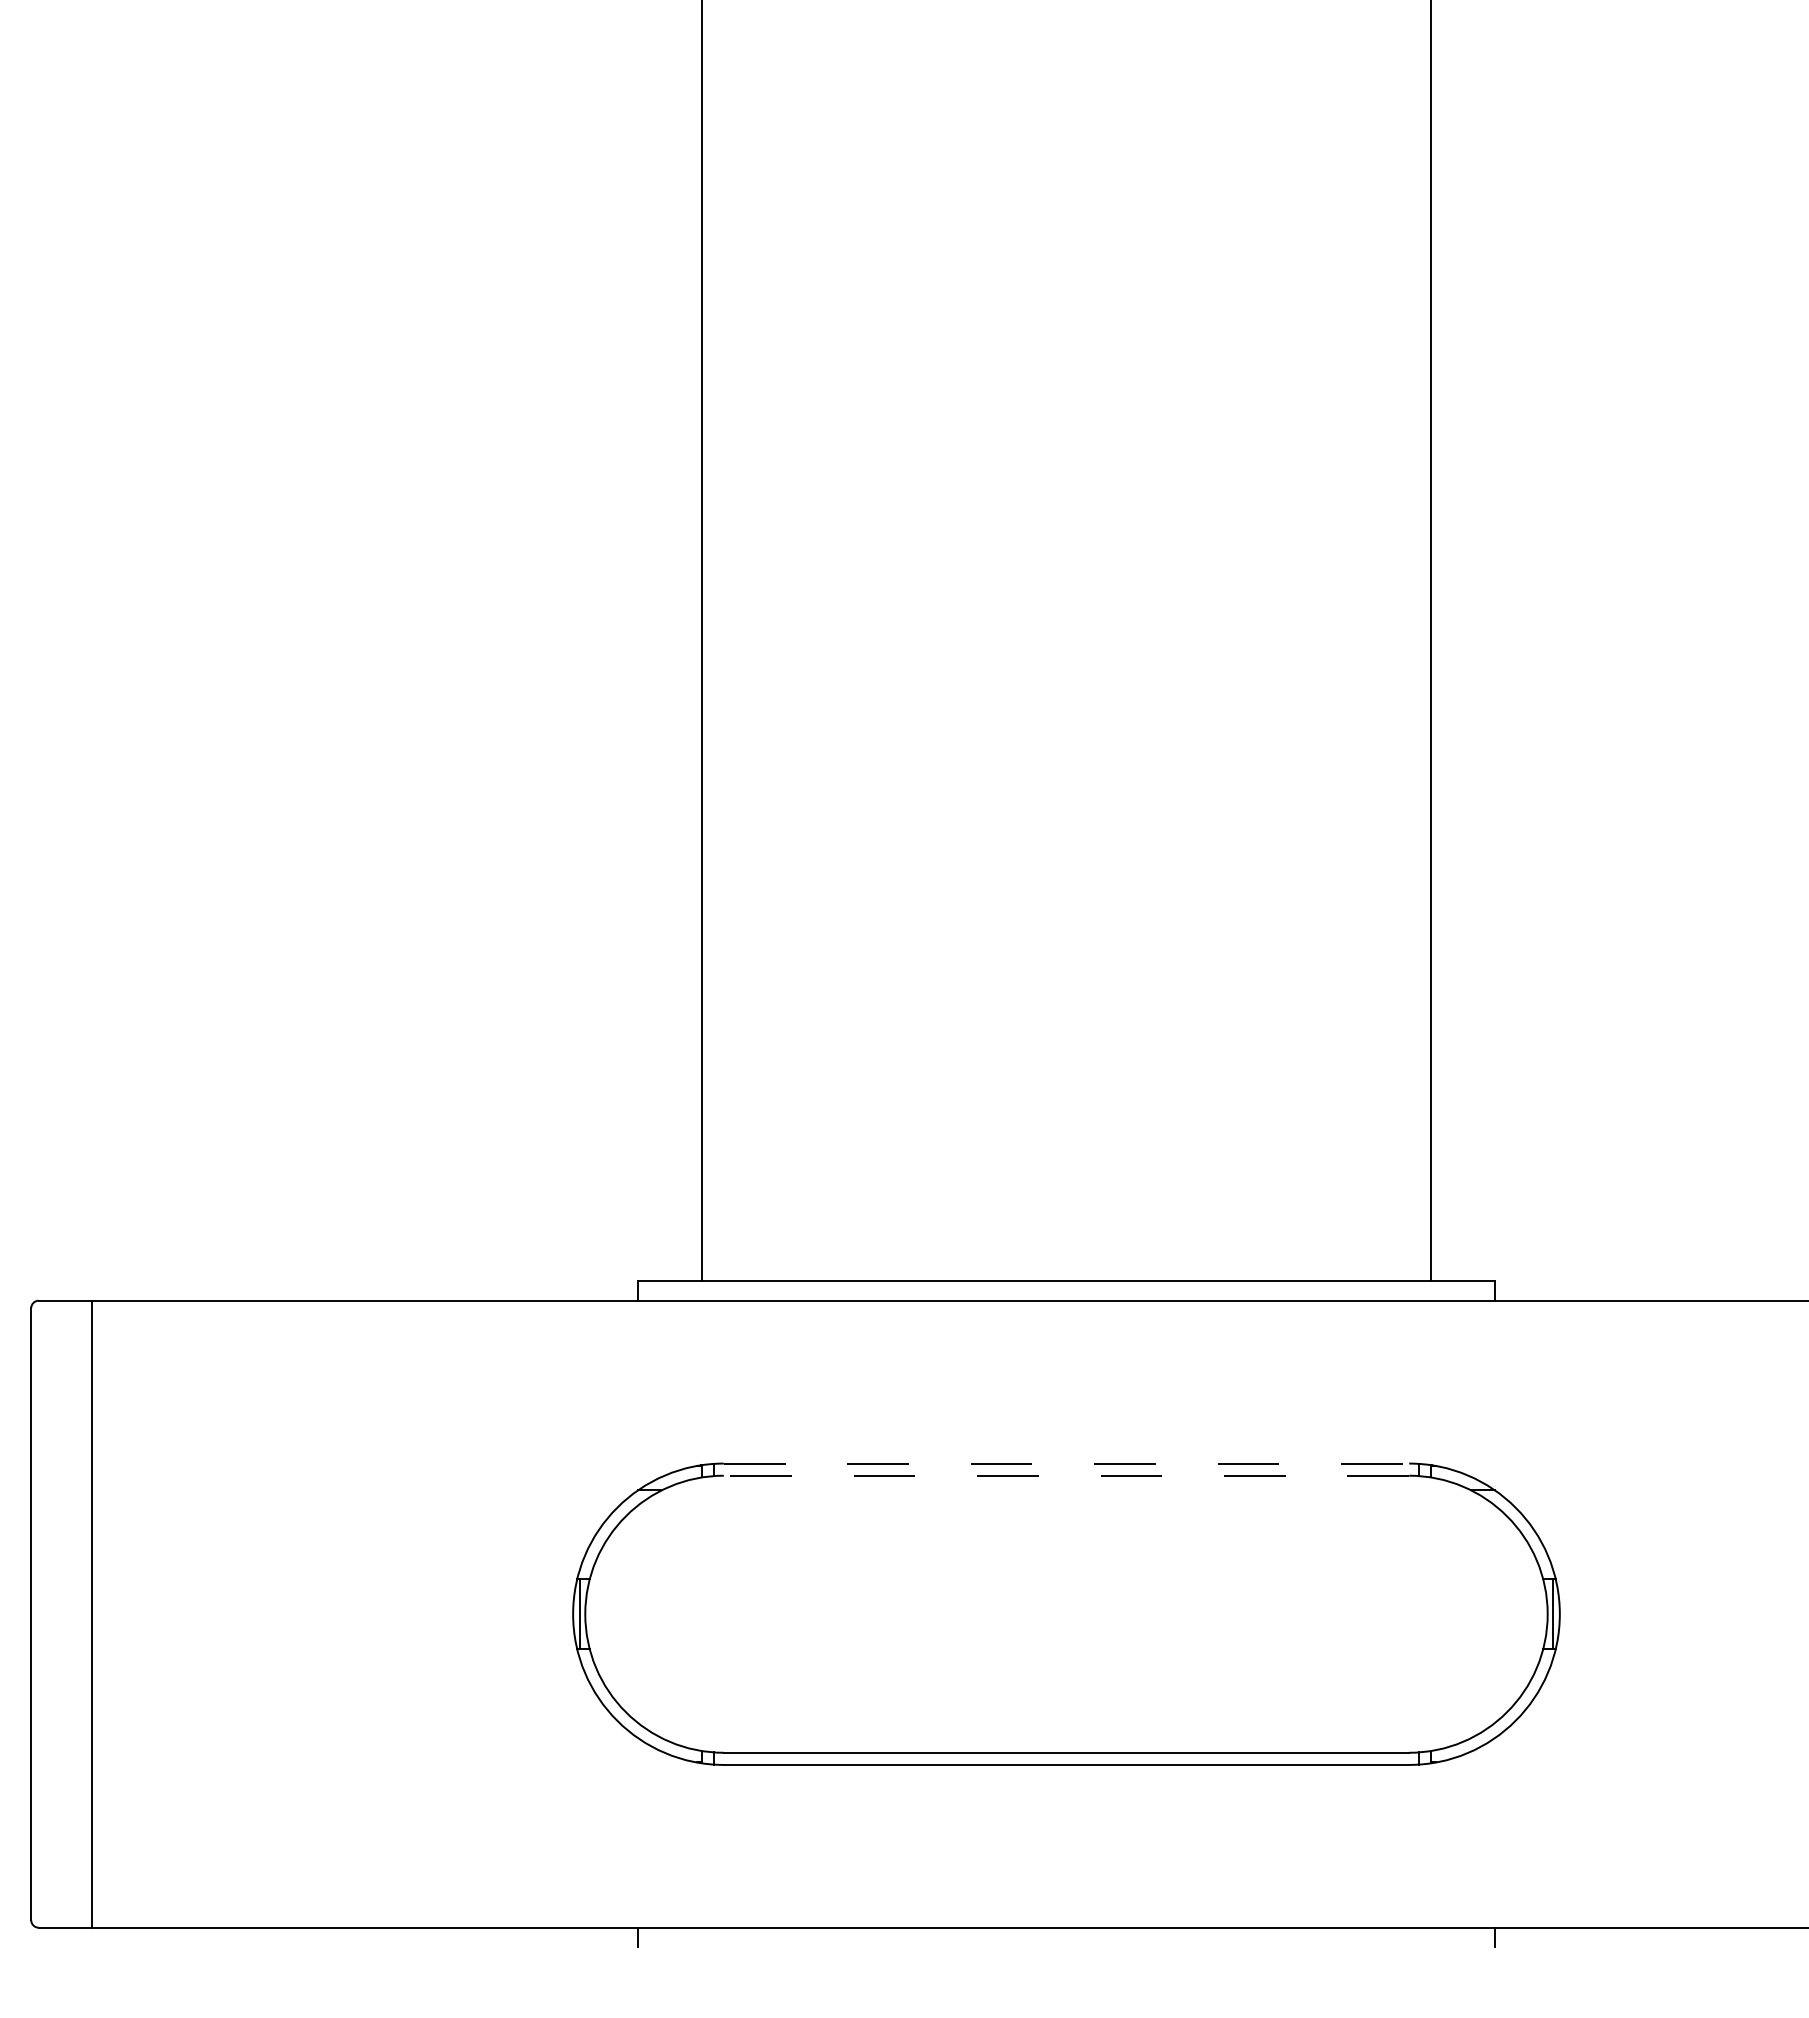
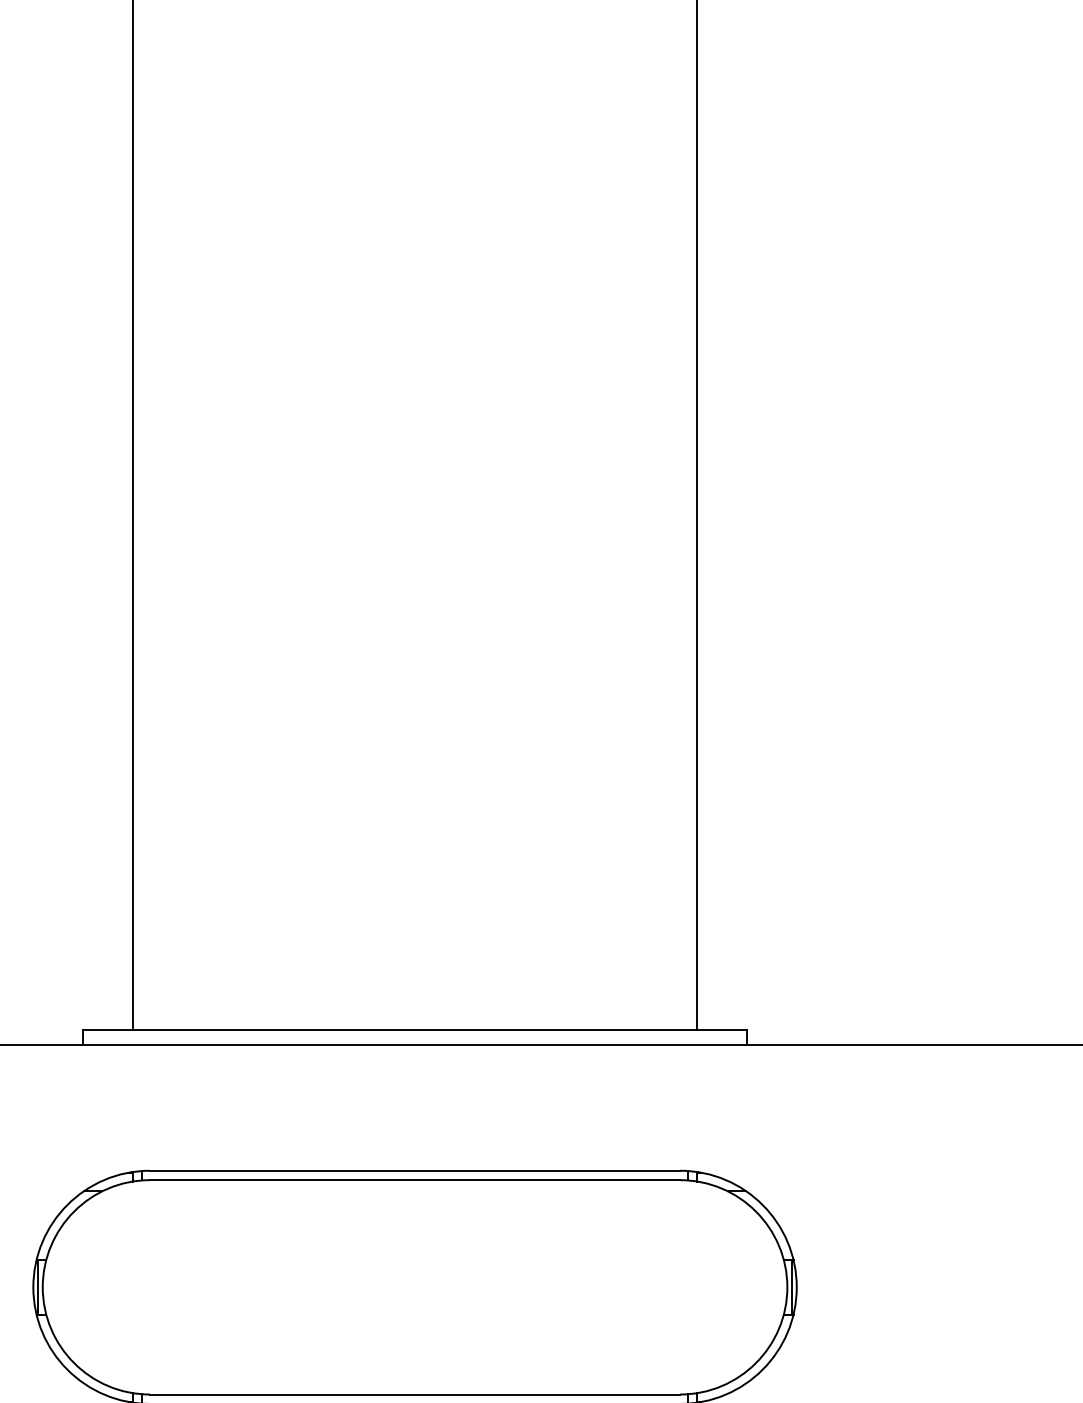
line: (1066, 1463) -> (415, 1170), dashed -> solid
line: (1066, 1475) -> (415, 1179), dashed -> solid

